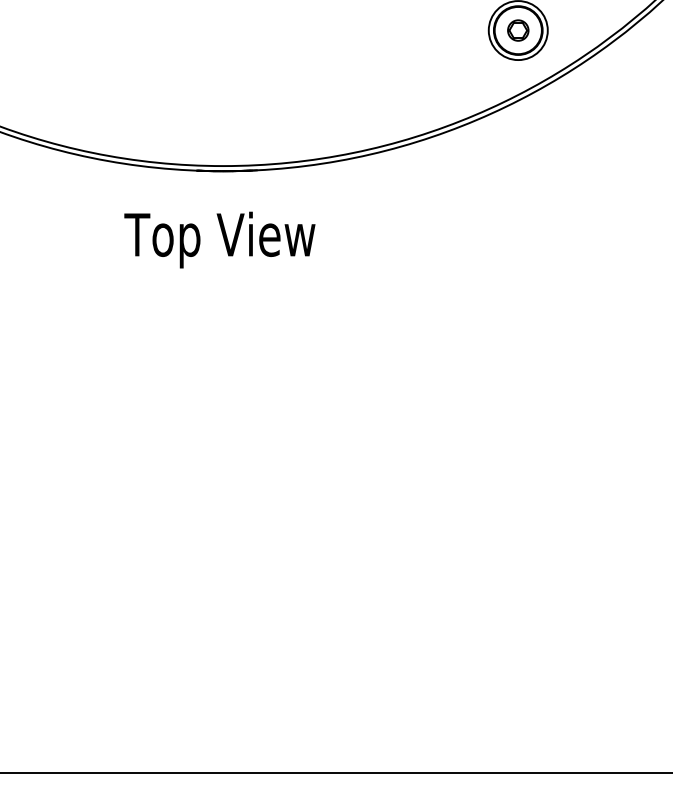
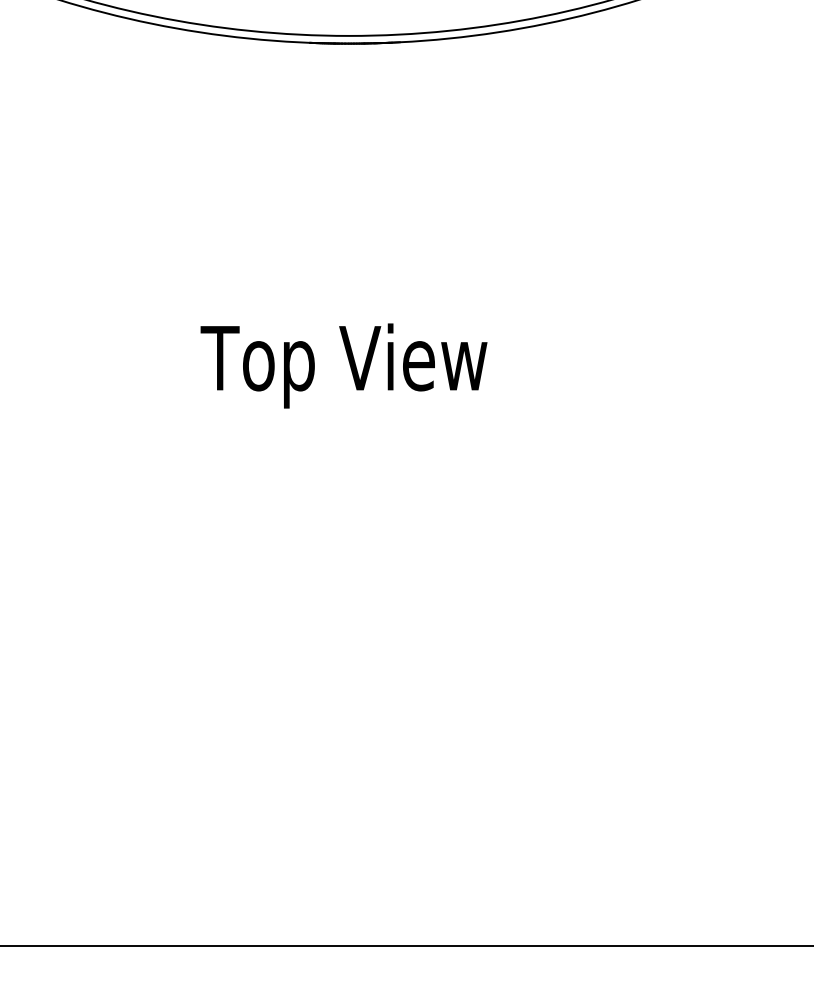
text: (219, 239) -> (343, 365), moved

